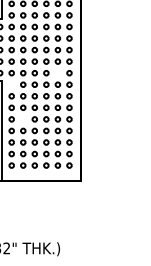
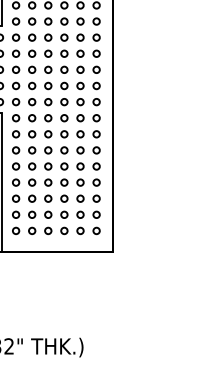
circle: (57, 73) -> (80, 102), added
circle: (12, 84) -> (16, 118), added
circle: (23, 119) -> (32, 166), added

